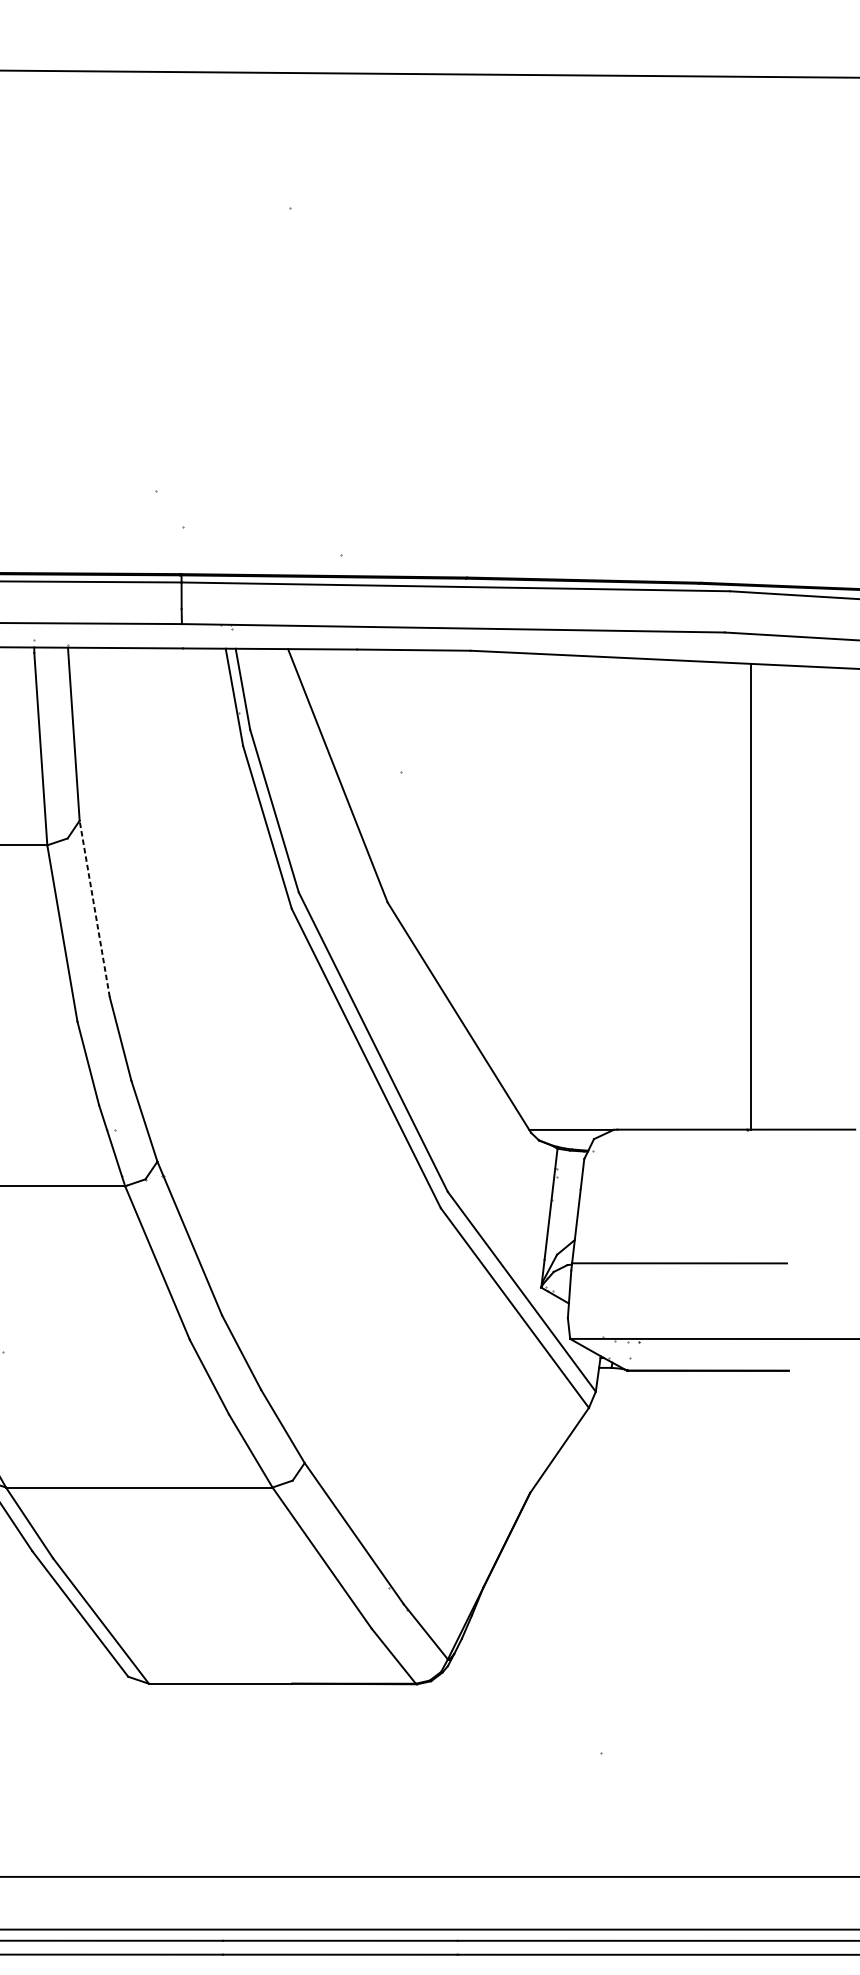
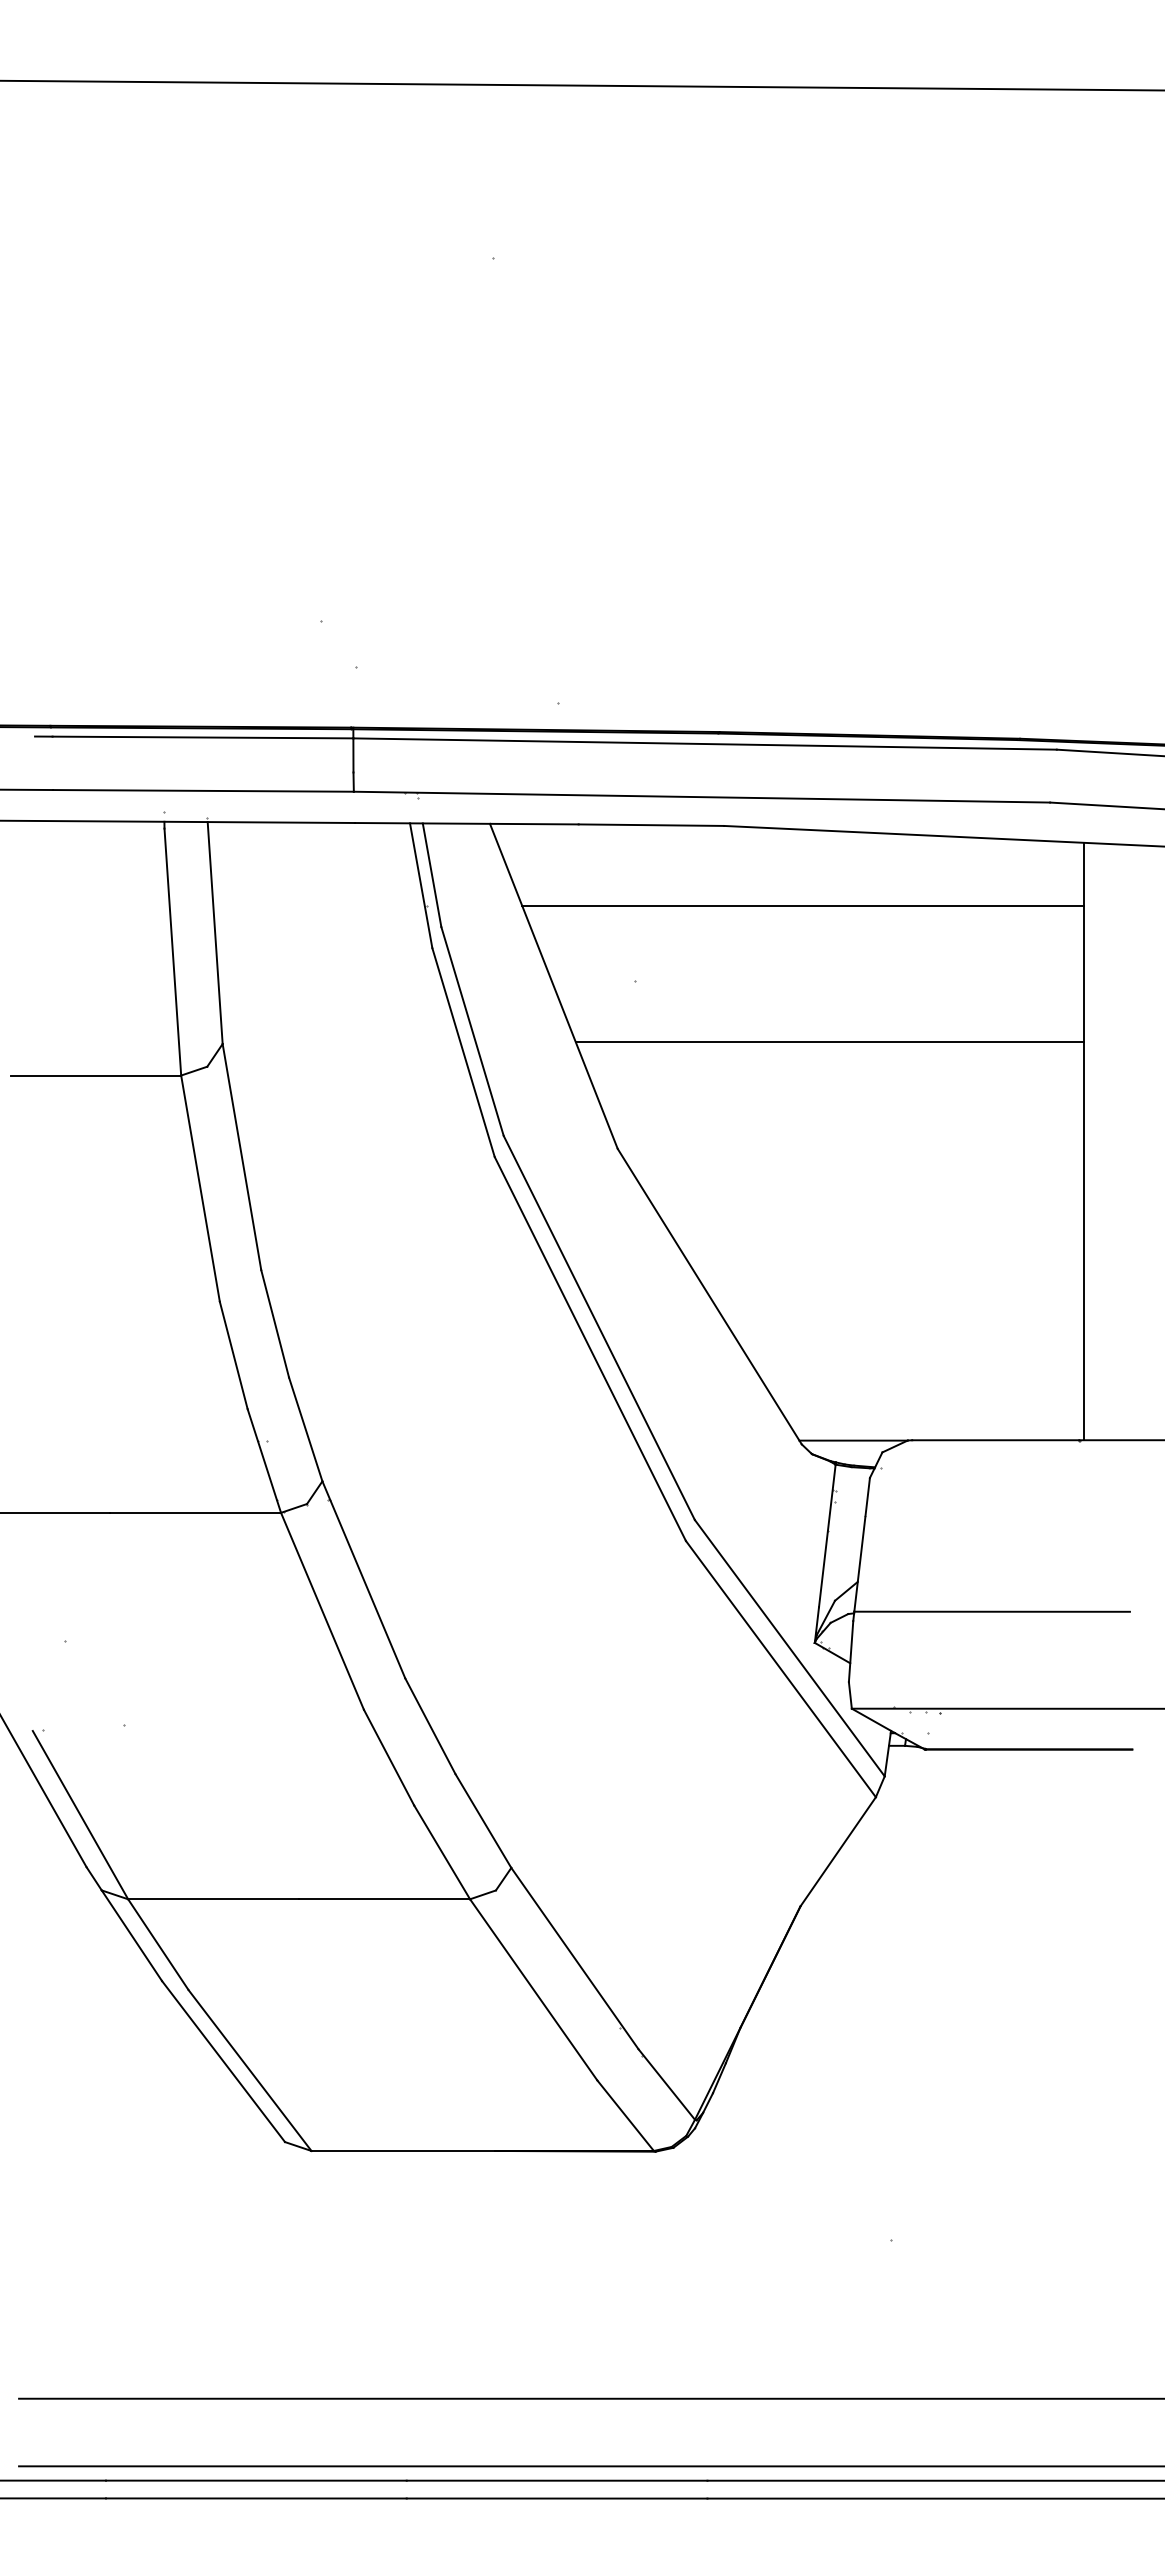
line: (531, 712) -> (802, 905), added
line: (552, 819) -> (829, 1042), added
line: (94, 909) -> (241, 1157), dashed -> solid

